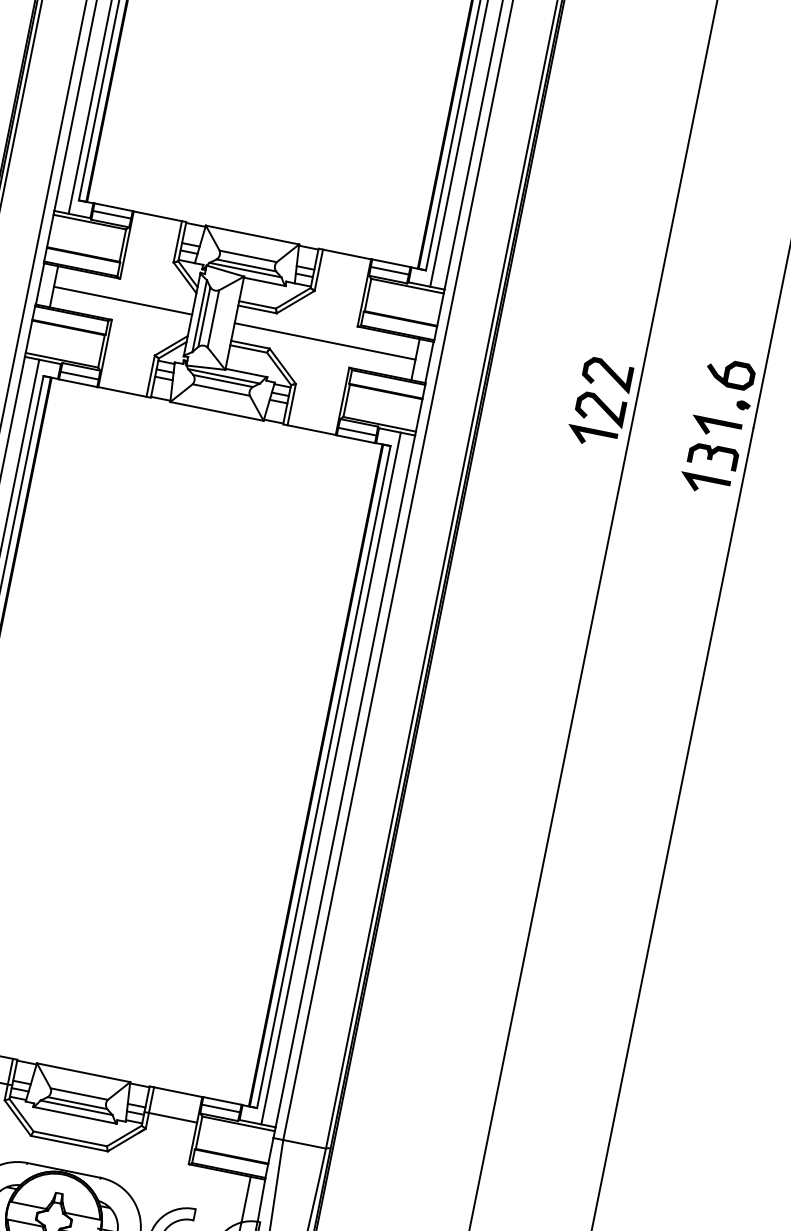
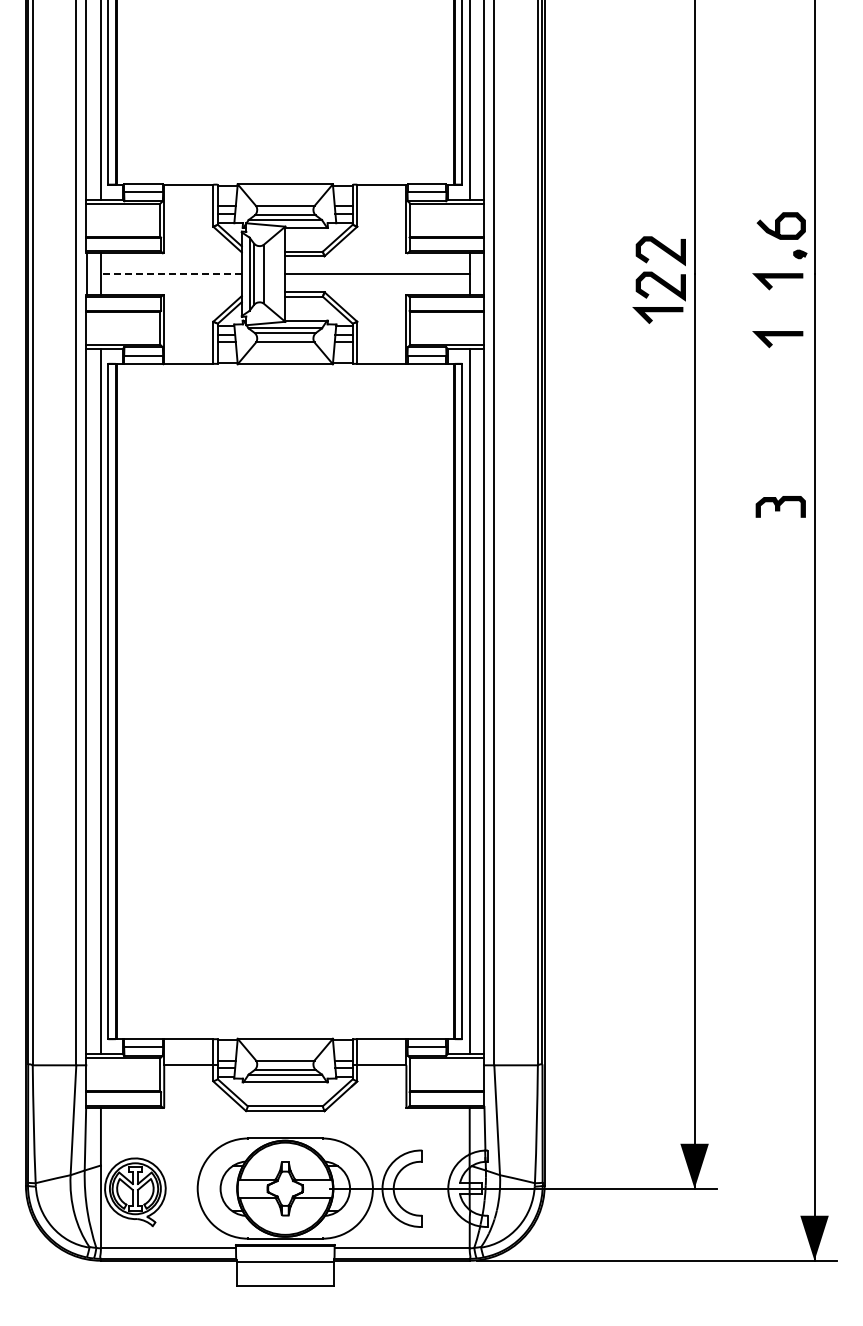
line: (122, 300) -> (170, 274), solid -> dashed
part: (713, 455) -> (780, 506), moved

